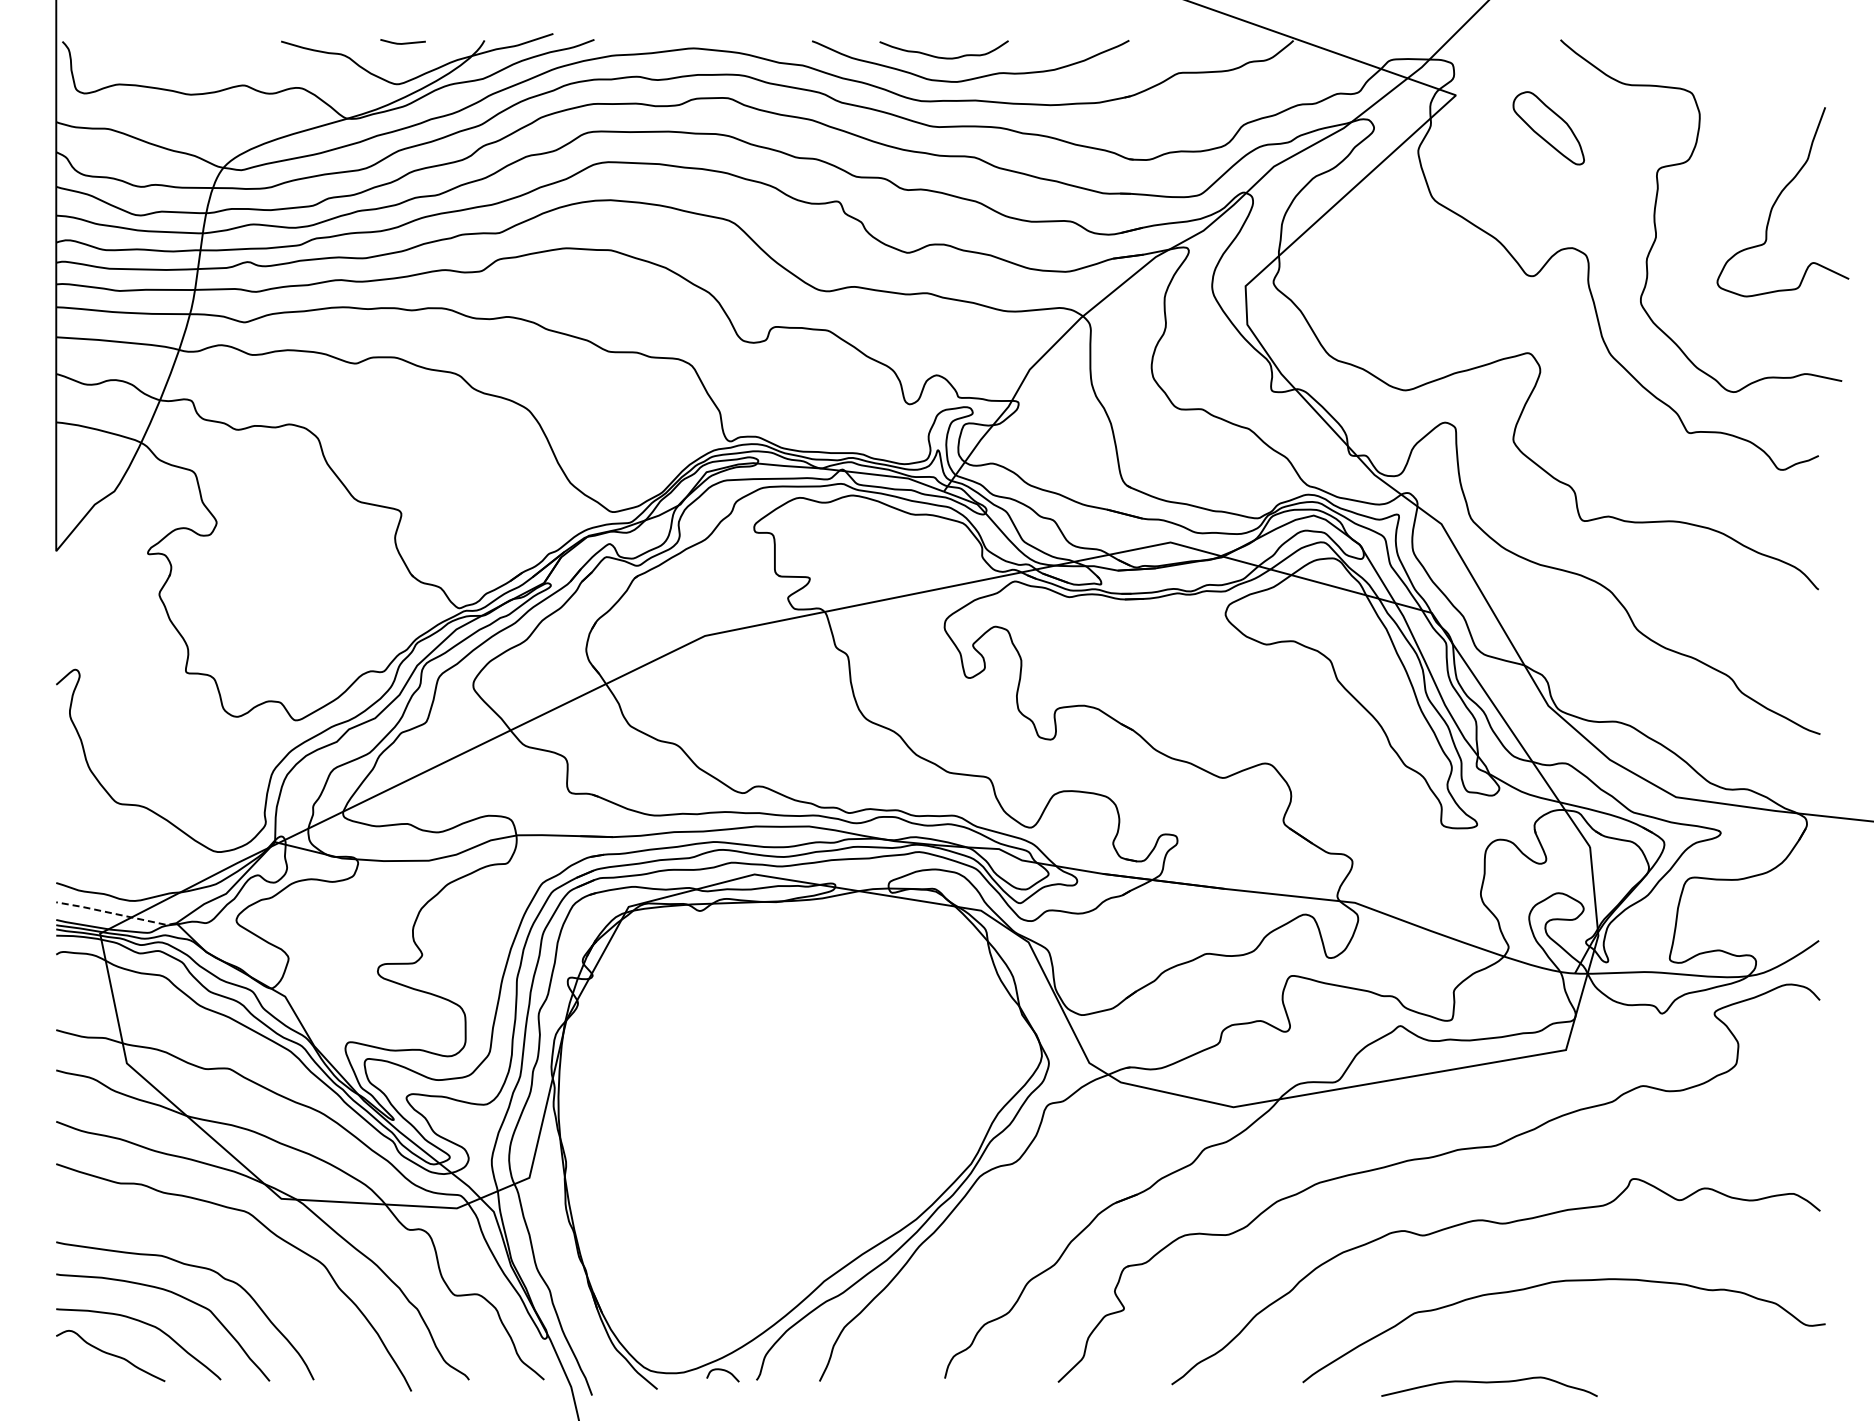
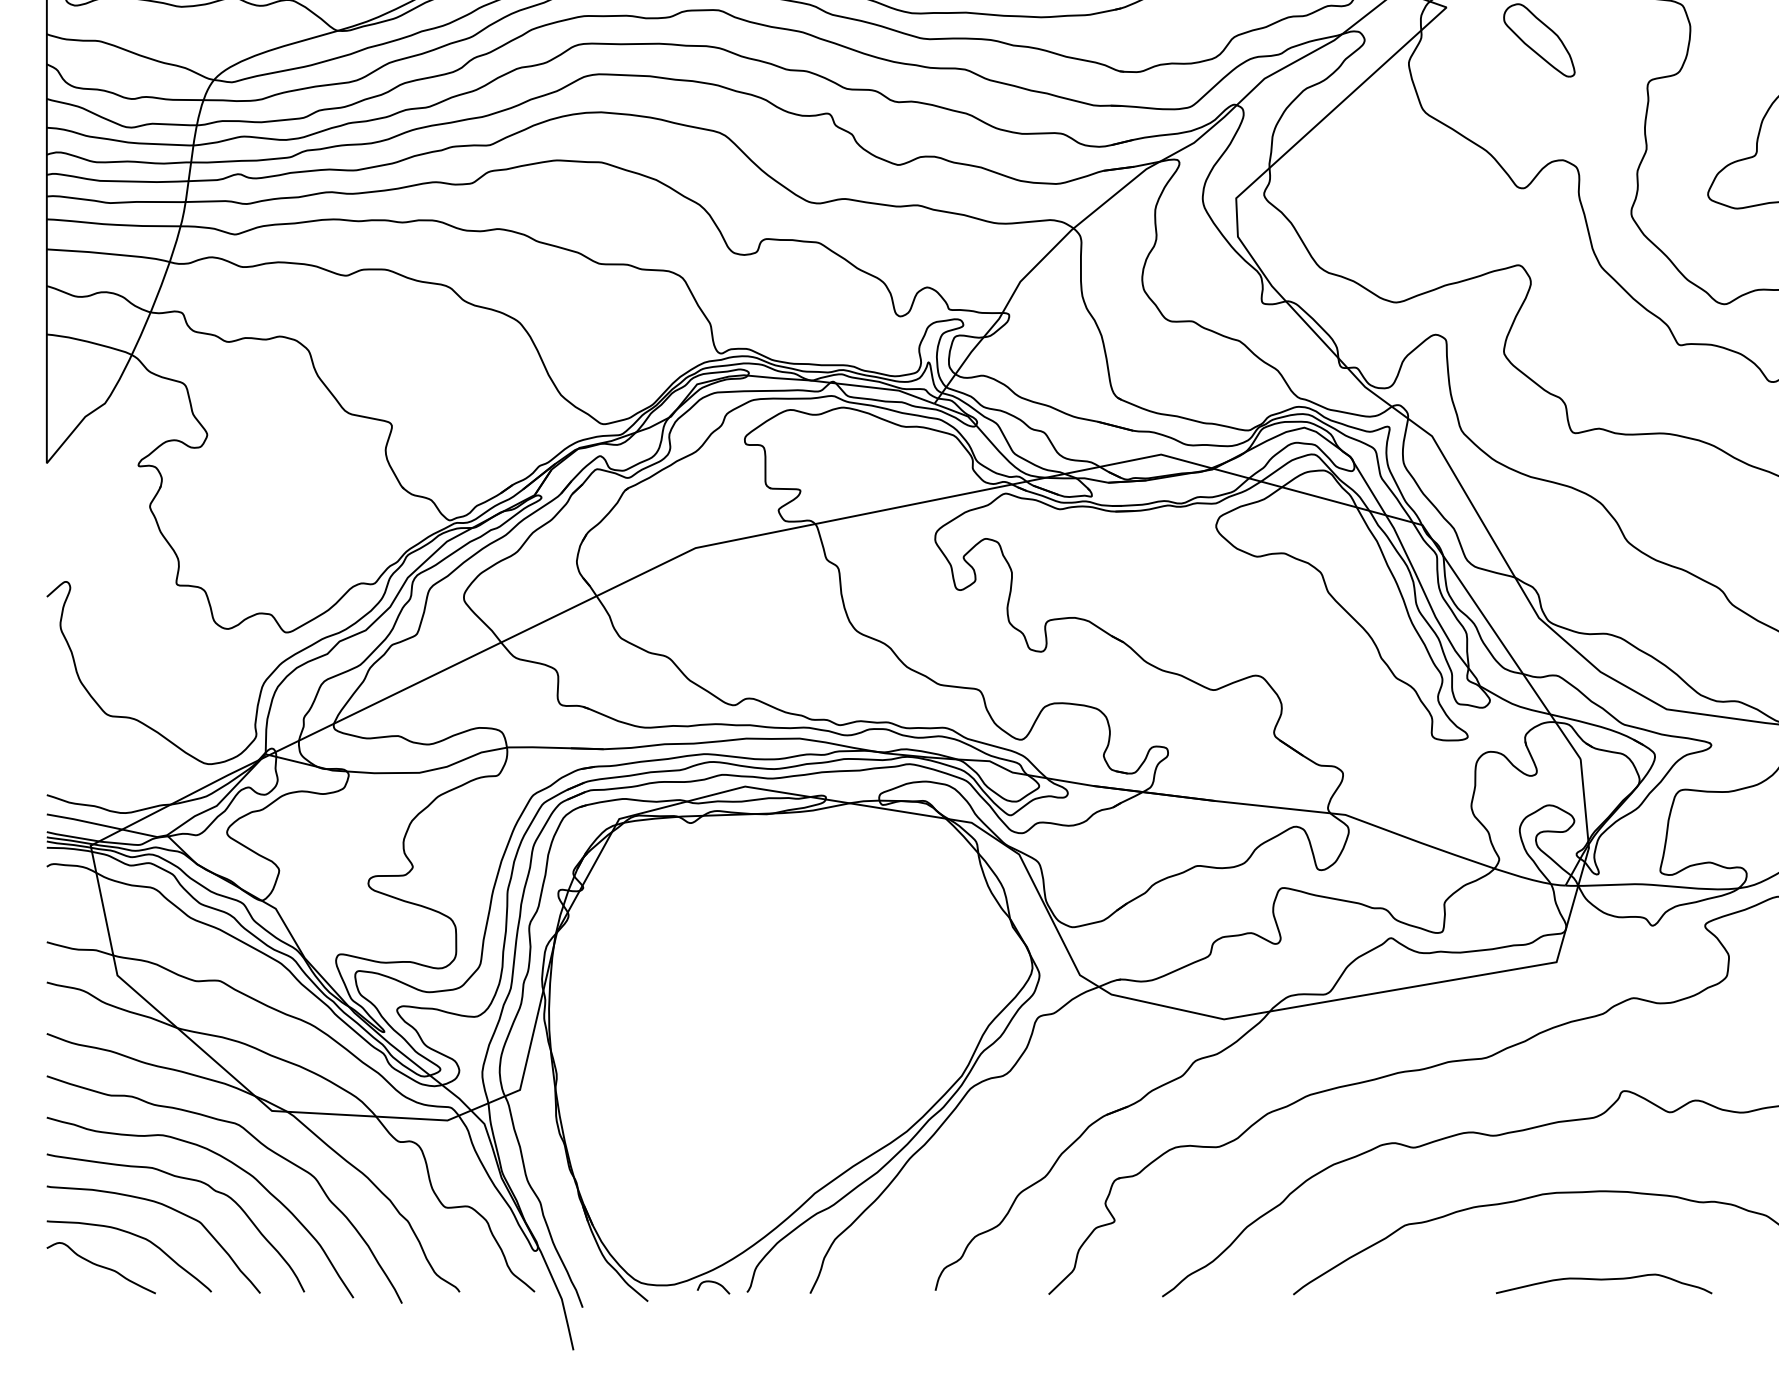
line: (116, 914) -> (107, 826), dashed -> solid
curve: (237, 1249) -> (228, 1161), added
curve: (1489, 1383) -> (1604, 1280), moved

